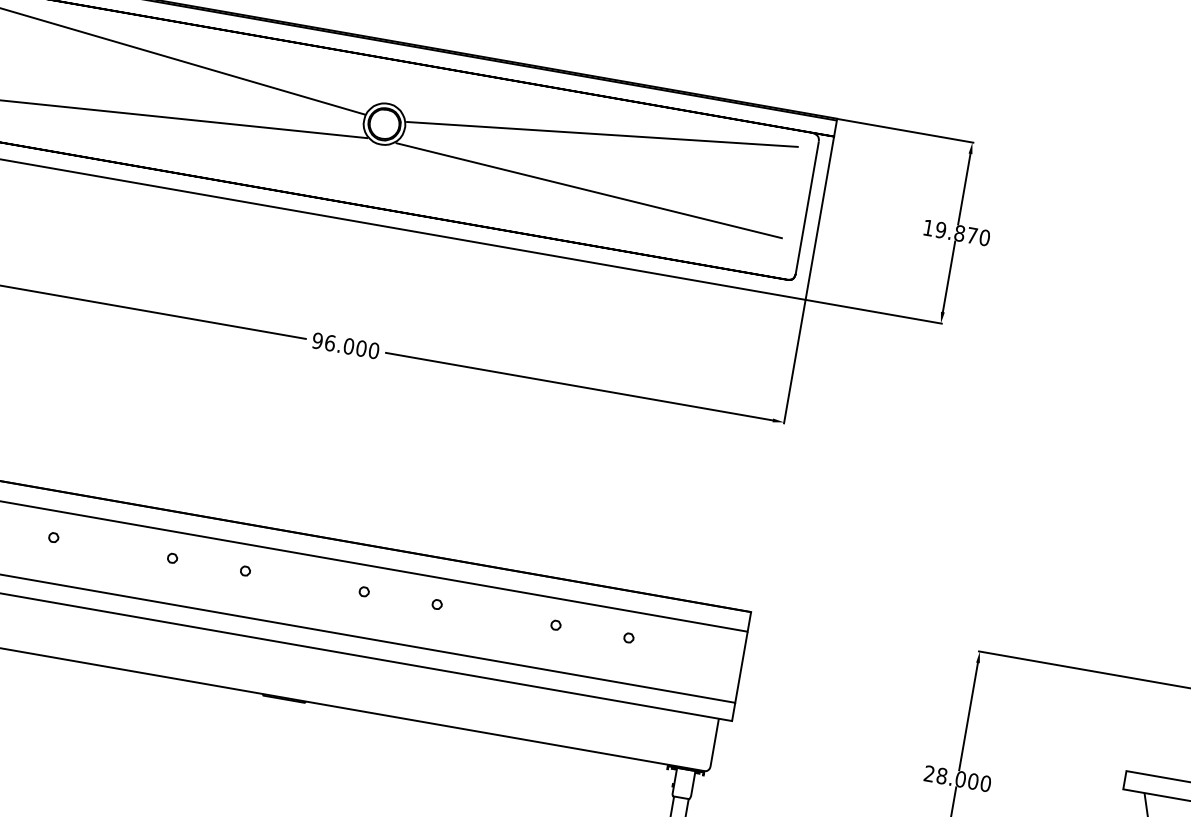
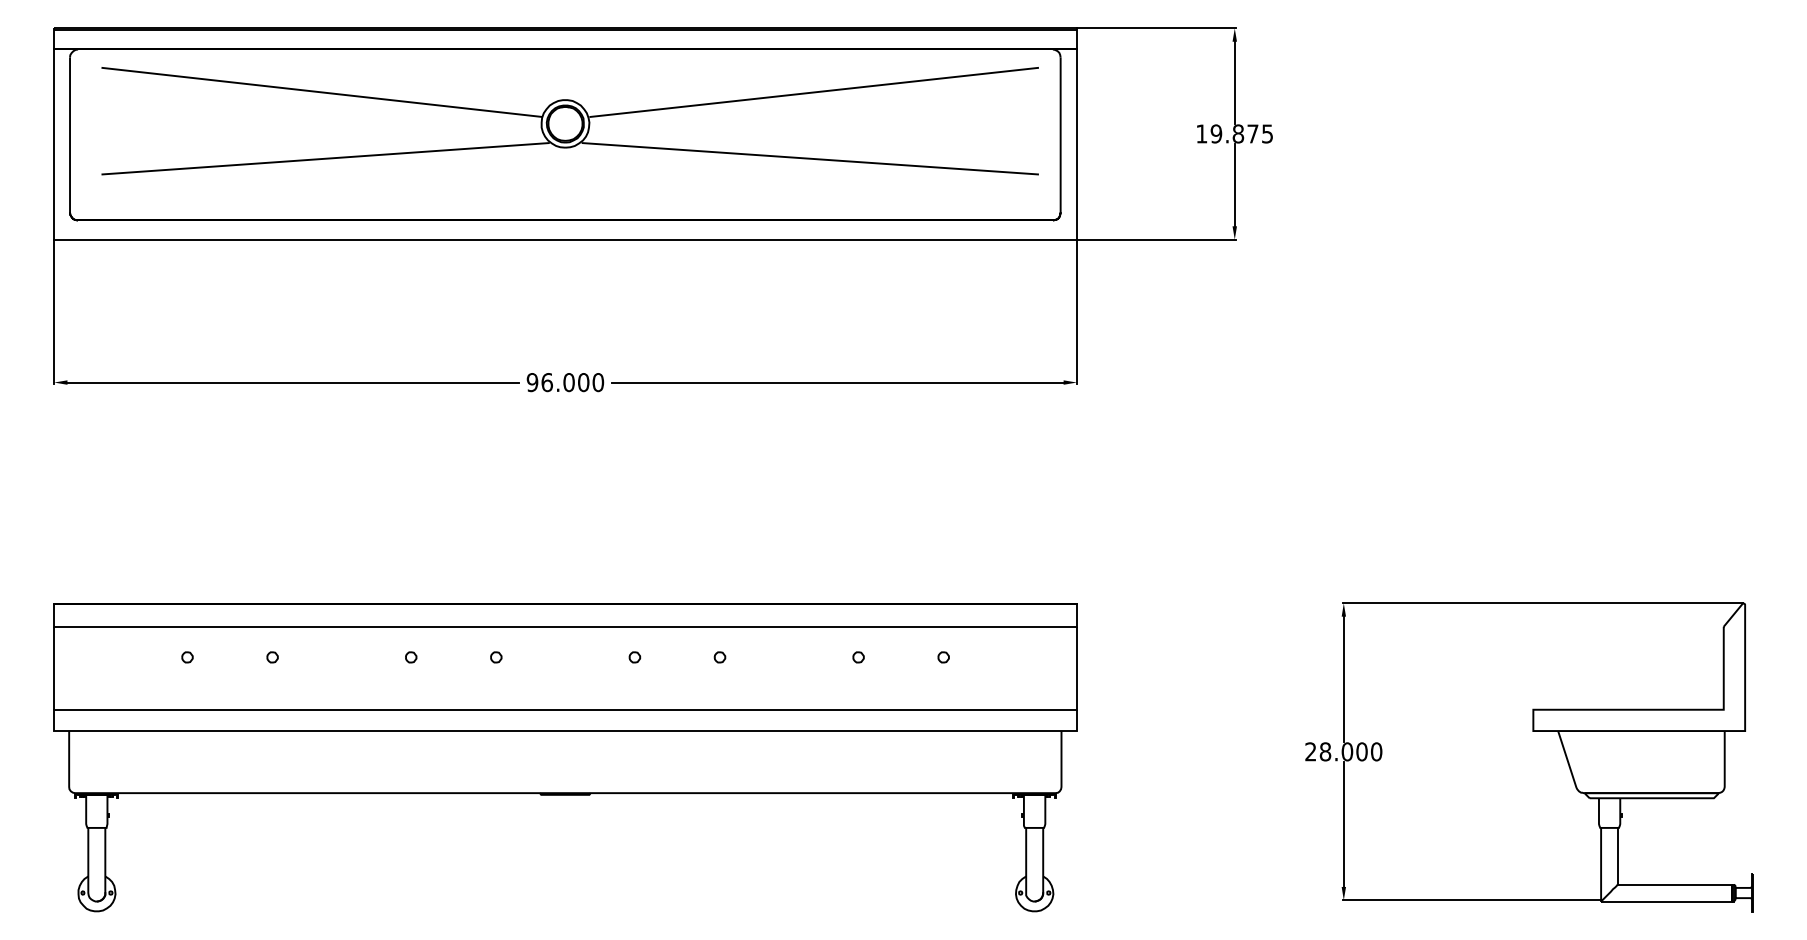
text: (984, 237) -> (1267, 133), 19.870 -> 19.875

